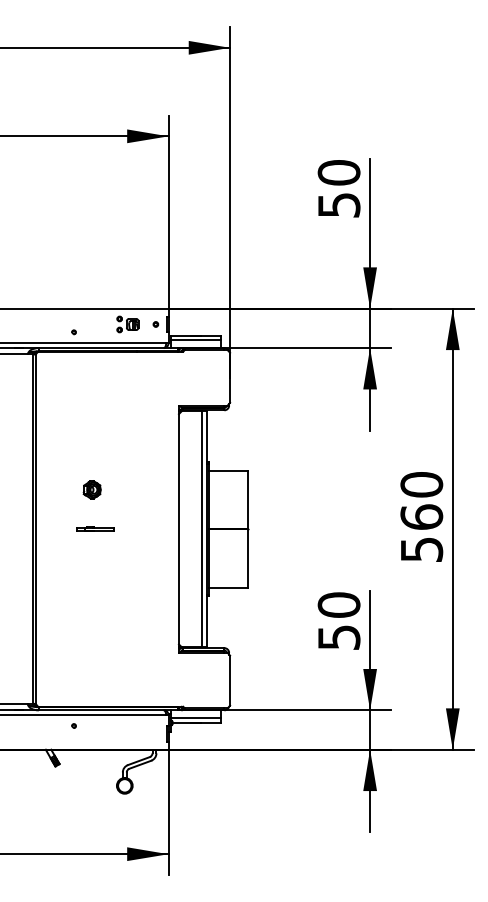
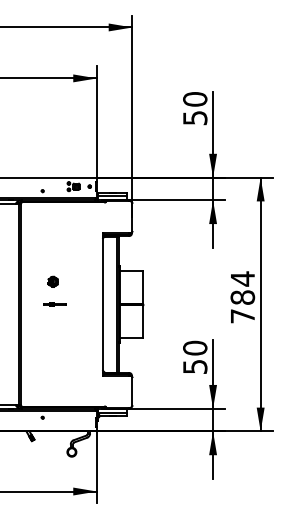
text: (421, 517) -> (242, 297), 560 -> 784

